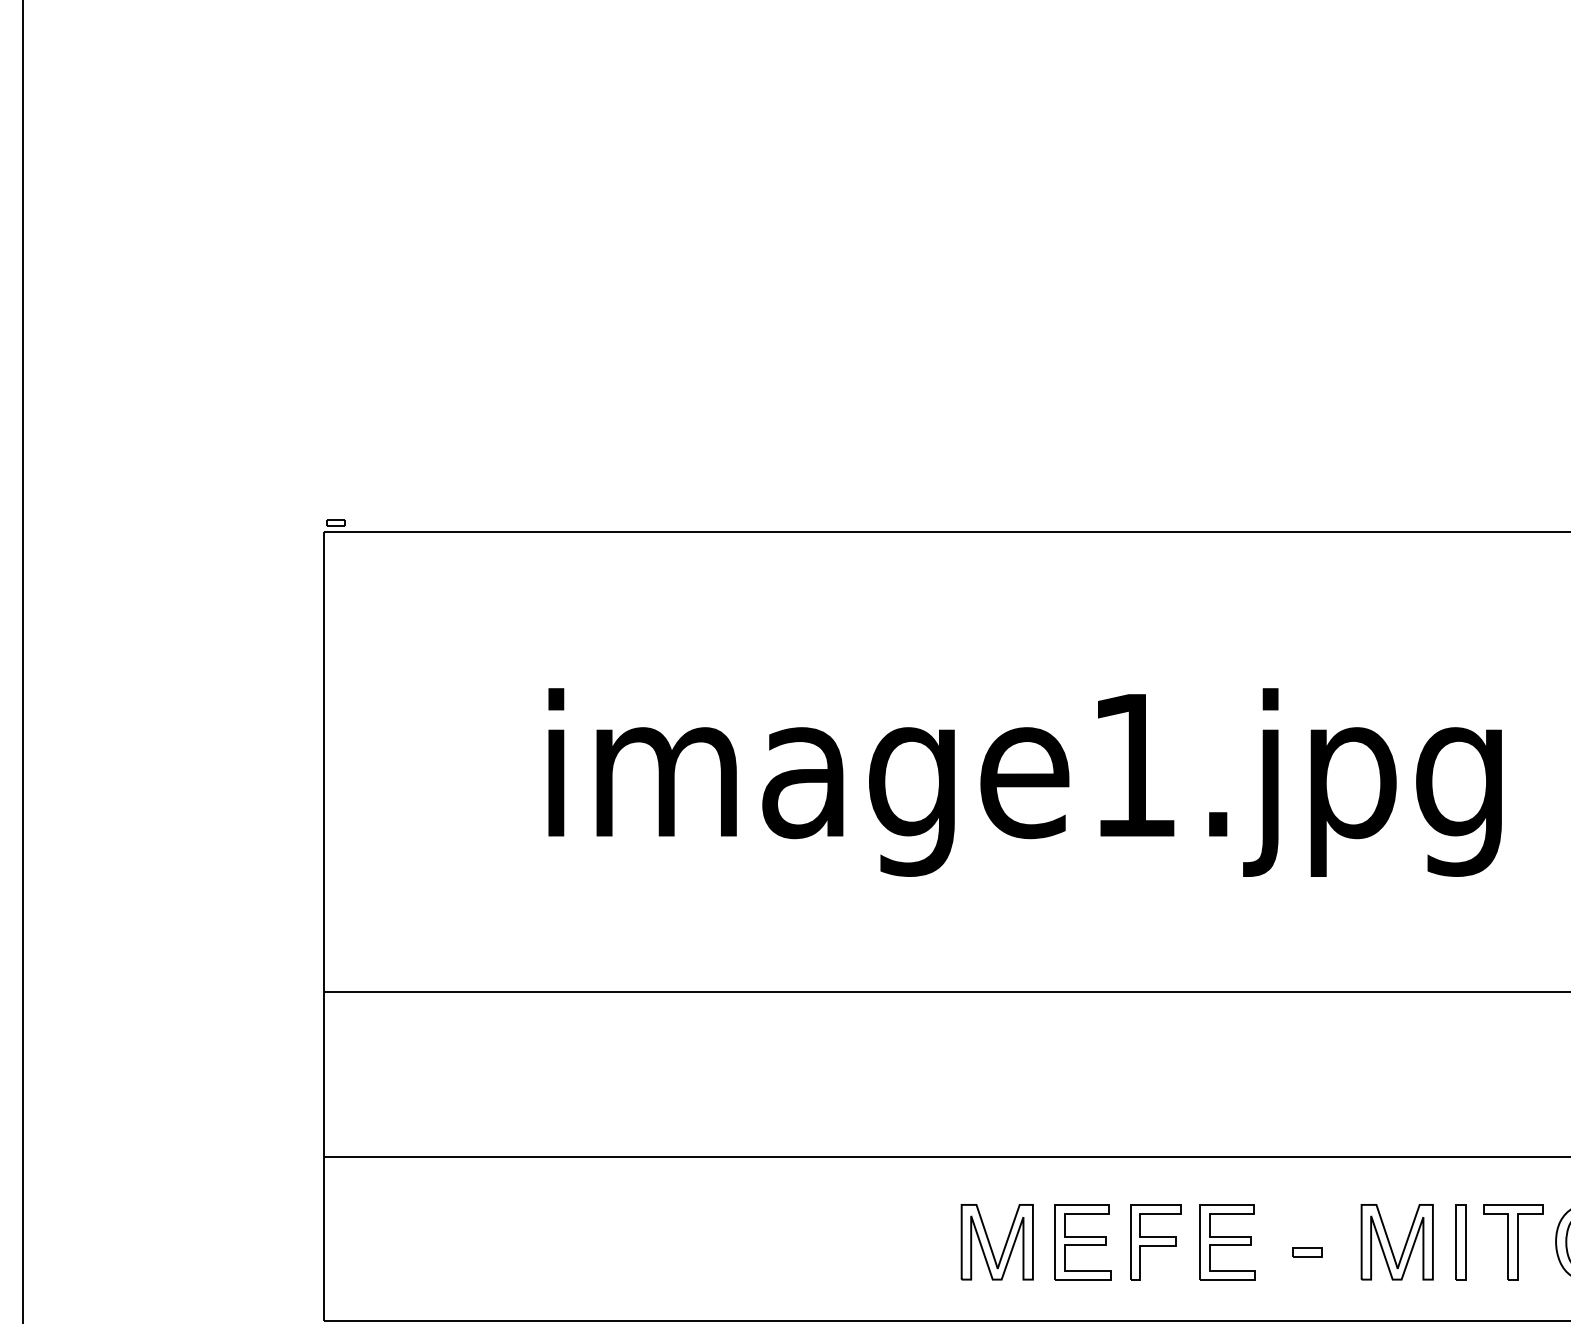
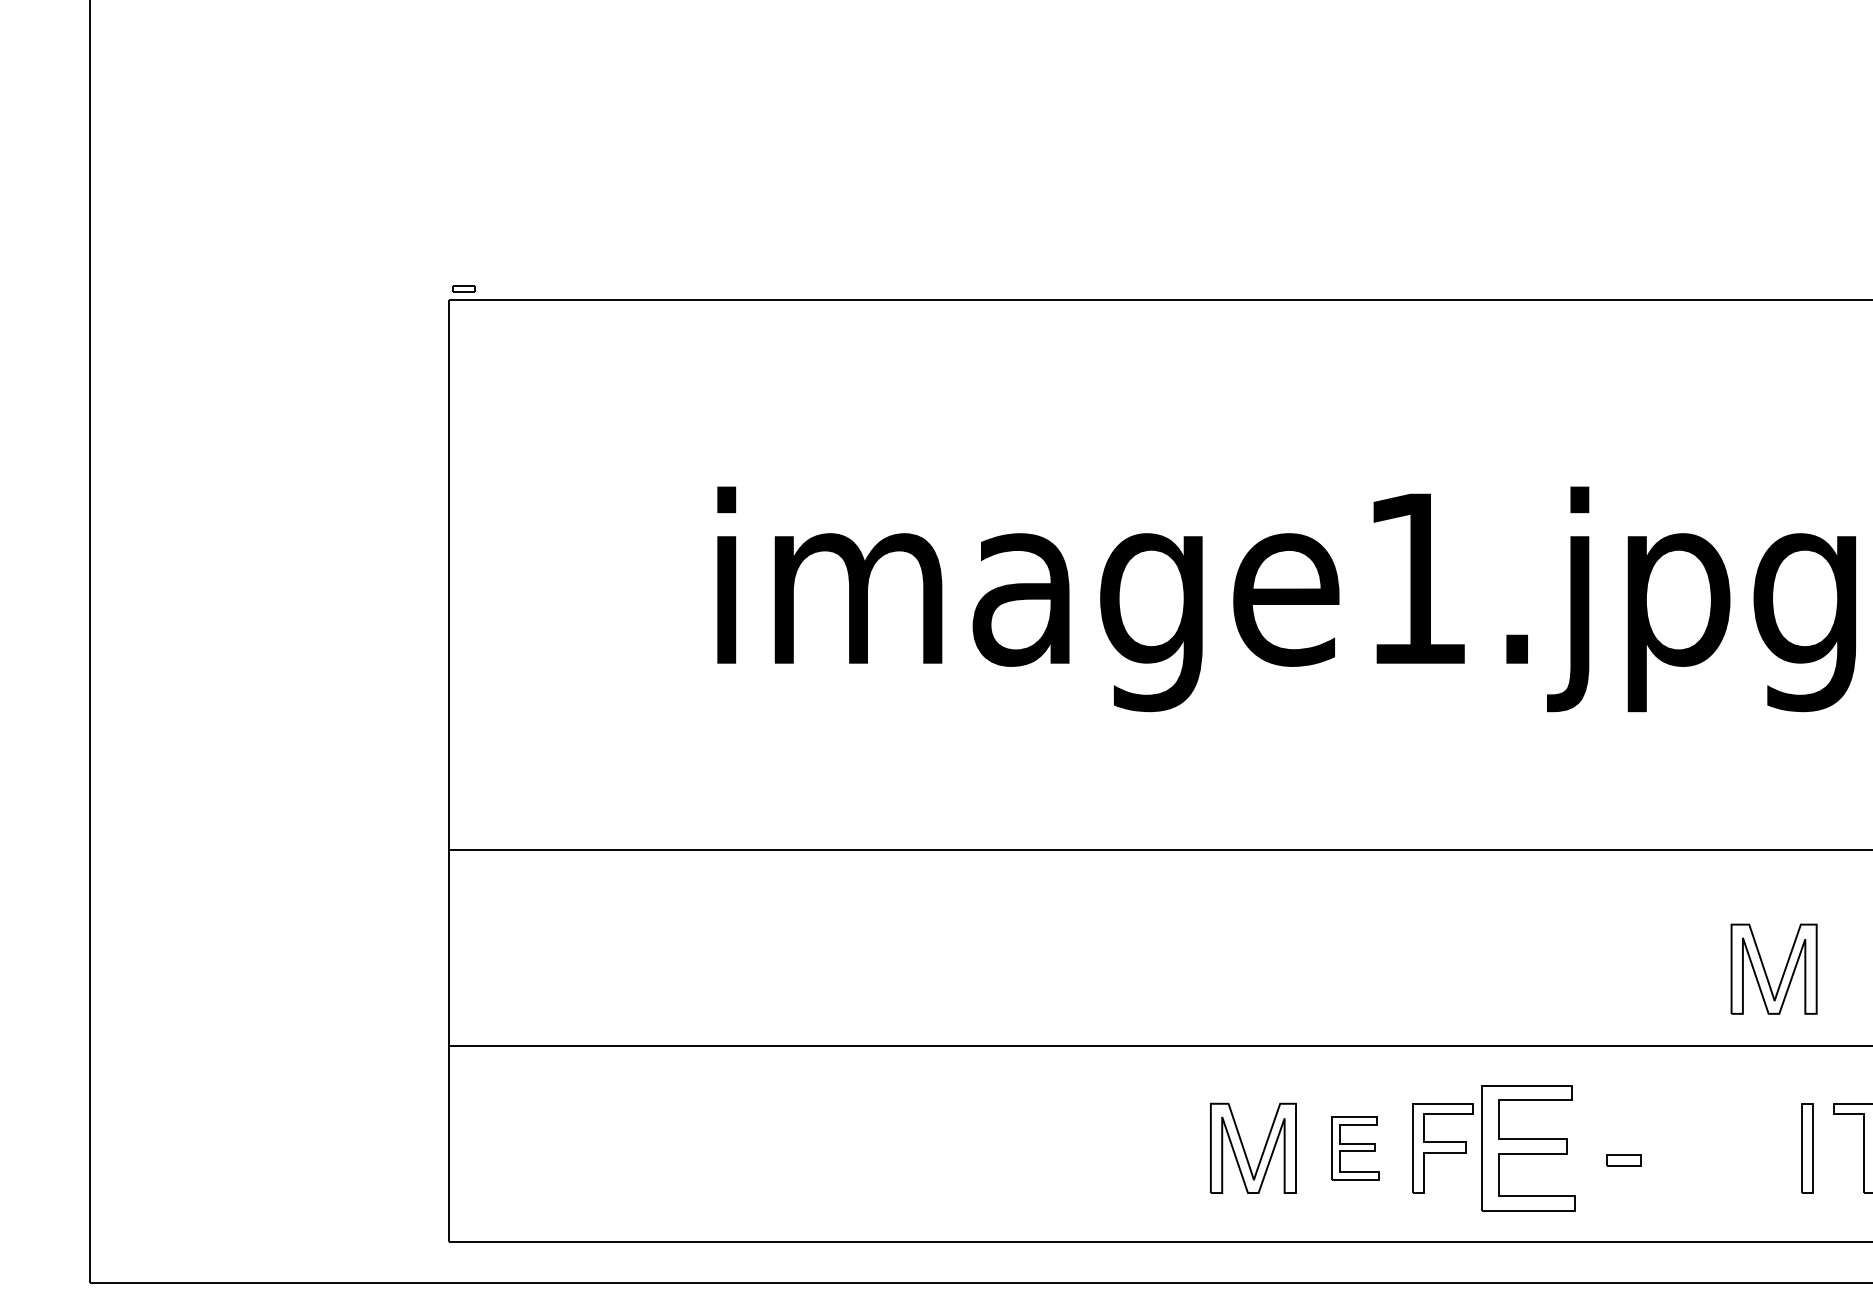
part: (1082, 1242) -> (1355, 1148), size x0.7
part: (1227, 1242) -> (1528, 1148), size x1.4
part: (1390, 1243) -> (1766, 970), moved

